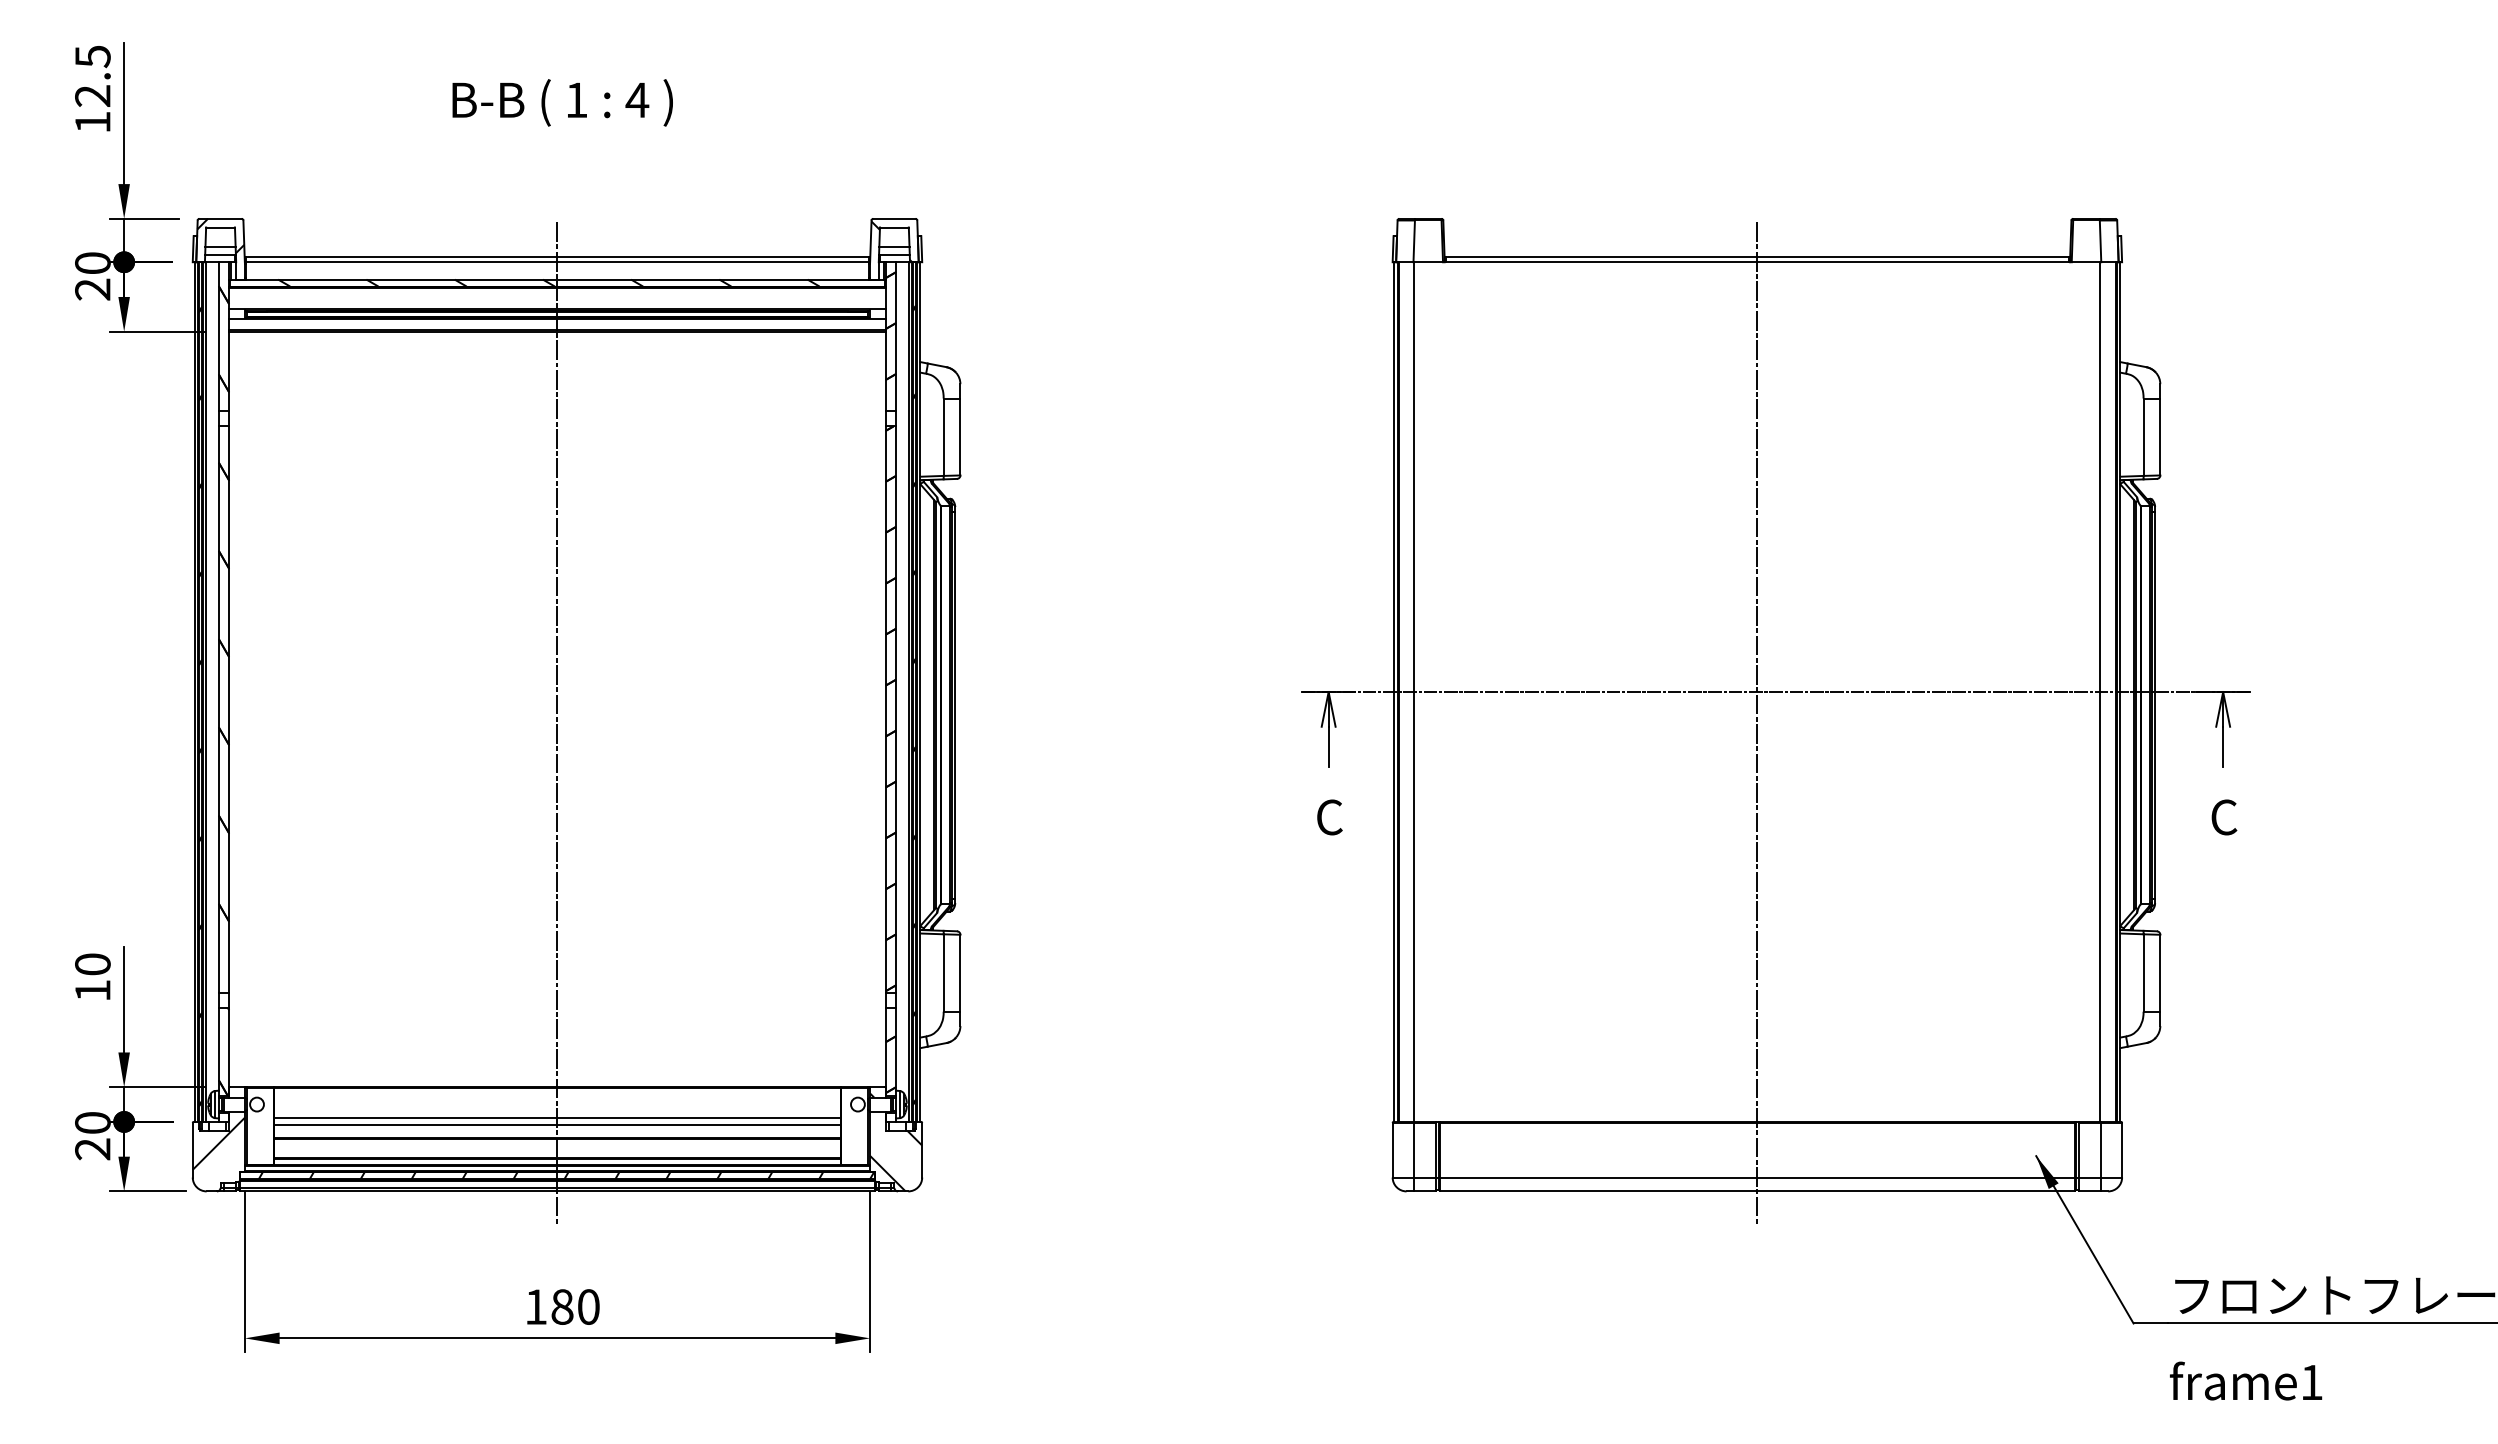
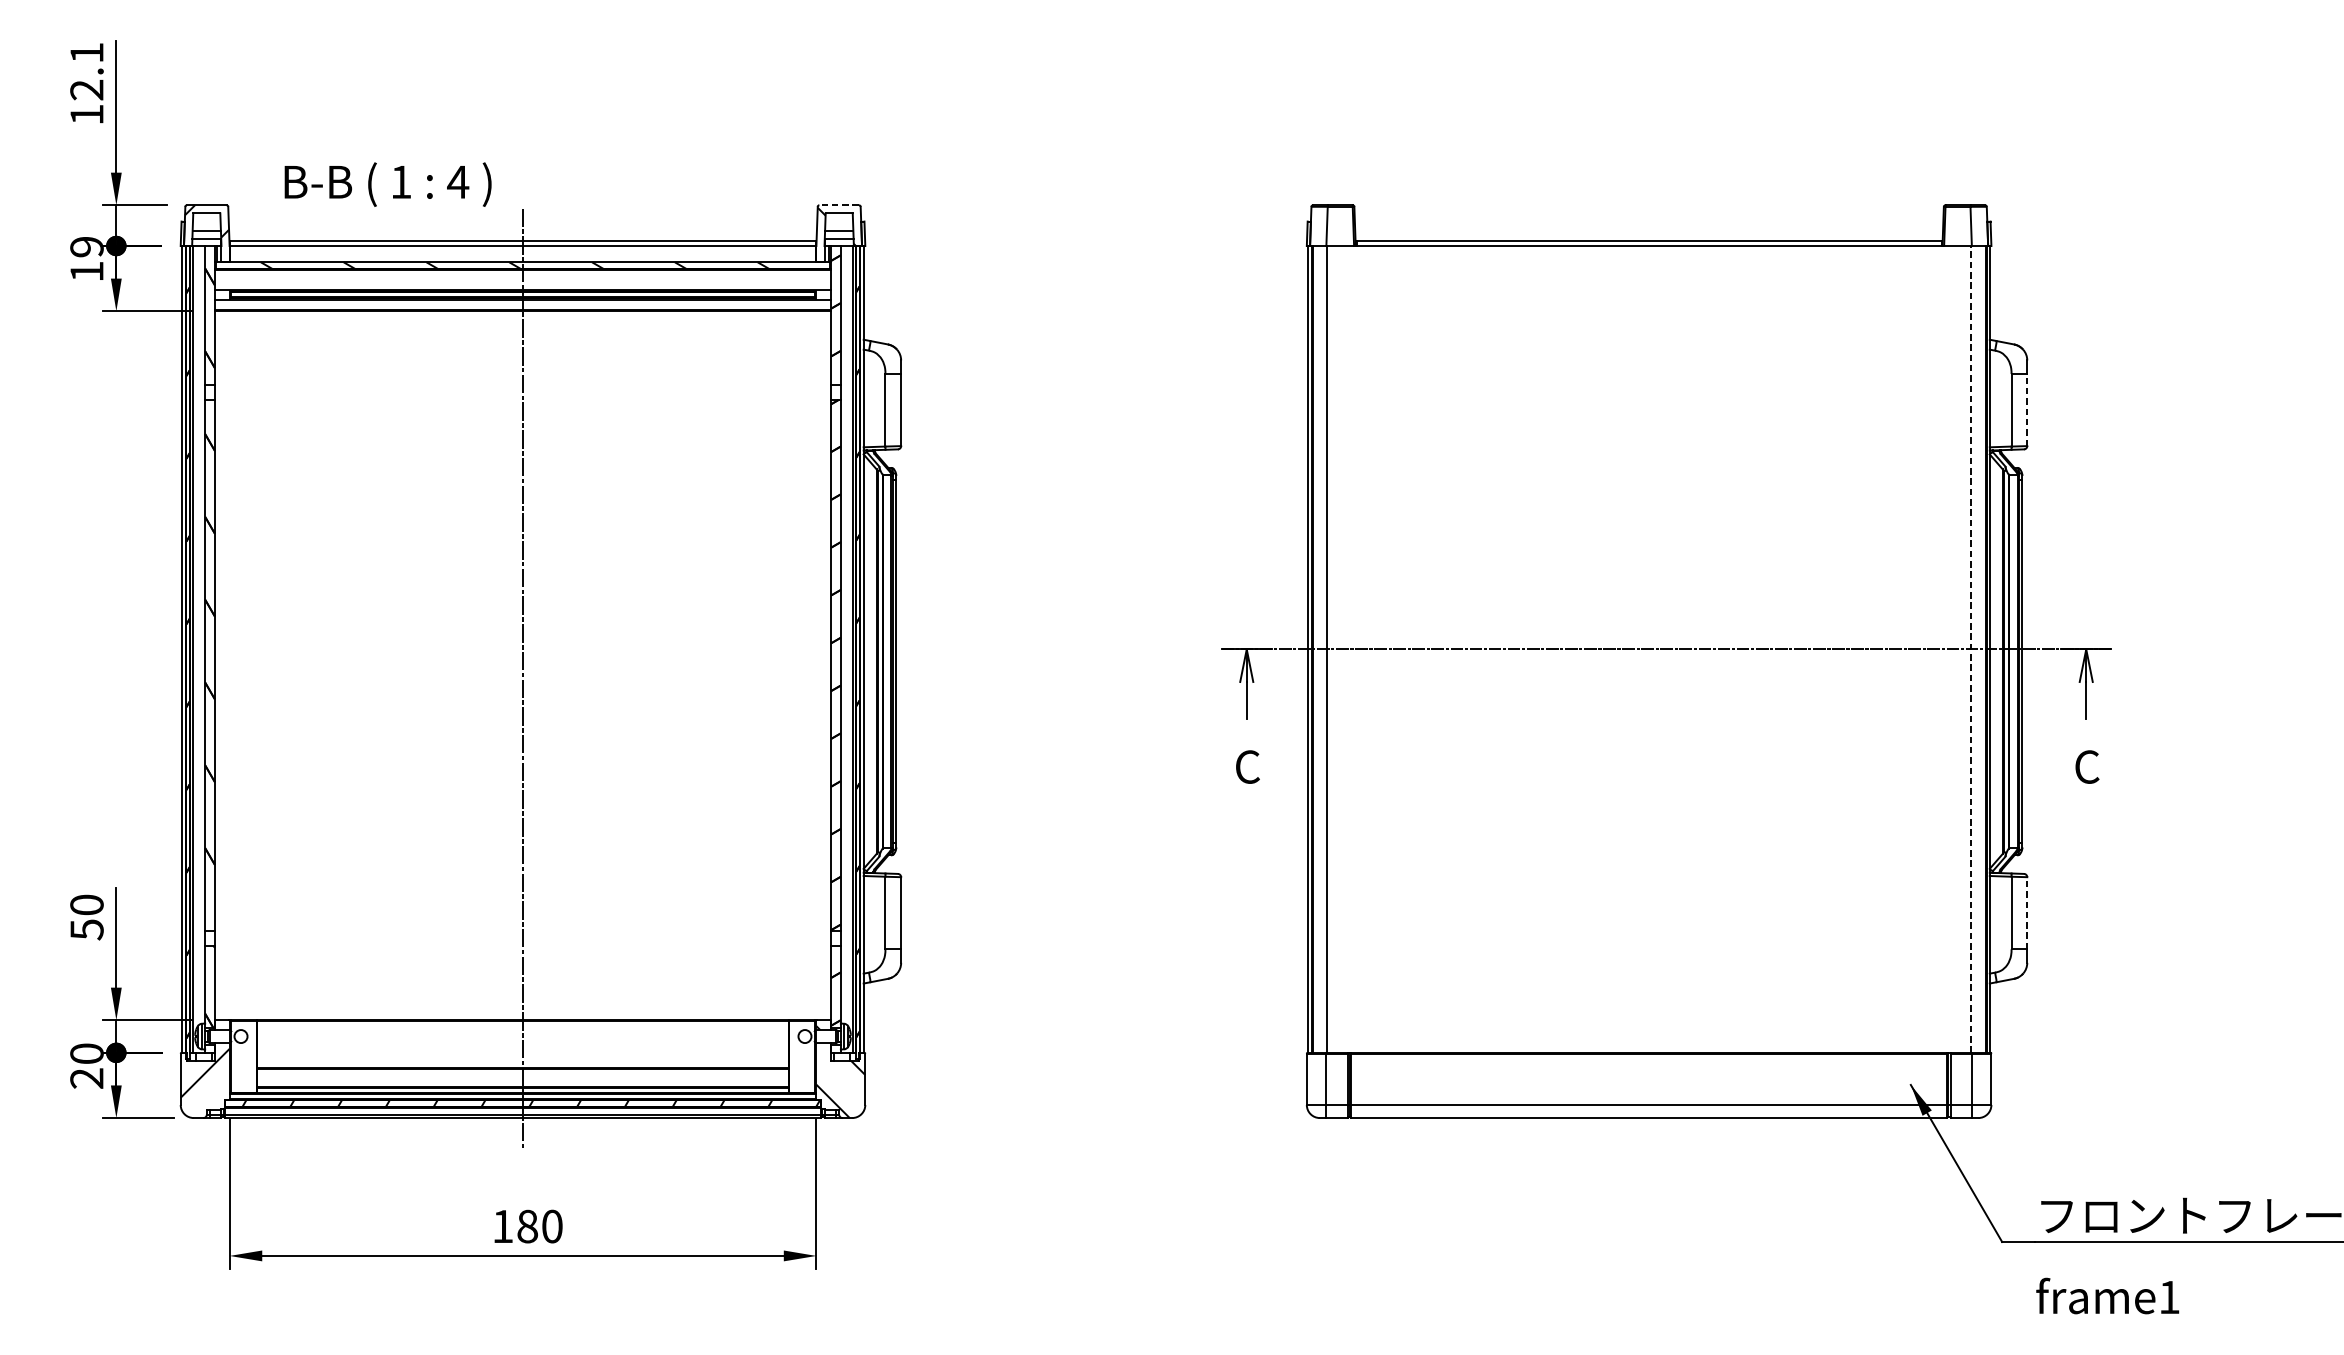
text: (92, 57) -> (86, 53), 12.5 -> 12.1
text: (562, 102) -> (387, 184), moved
line: (893, 218) -> (838, 204), solid -> dashed
text: (92, 276) -> (86, 259), 20 -> 19
line: (2160, 436) -> (2027, 409), solid -> dashed
line: (2100, 692) -> (1971, 649), solid -> dashed
line: (1757, 724) -> (1649, 679), removed
line: (2160, 972) -> (2027, 912), solid -> dashed
text: (92, 991) -> (86, 930), 10 -> 50
line: (557, 1118) -> (523, 1049), removed
line: (557, 1125) -> (523, 1056), removed

